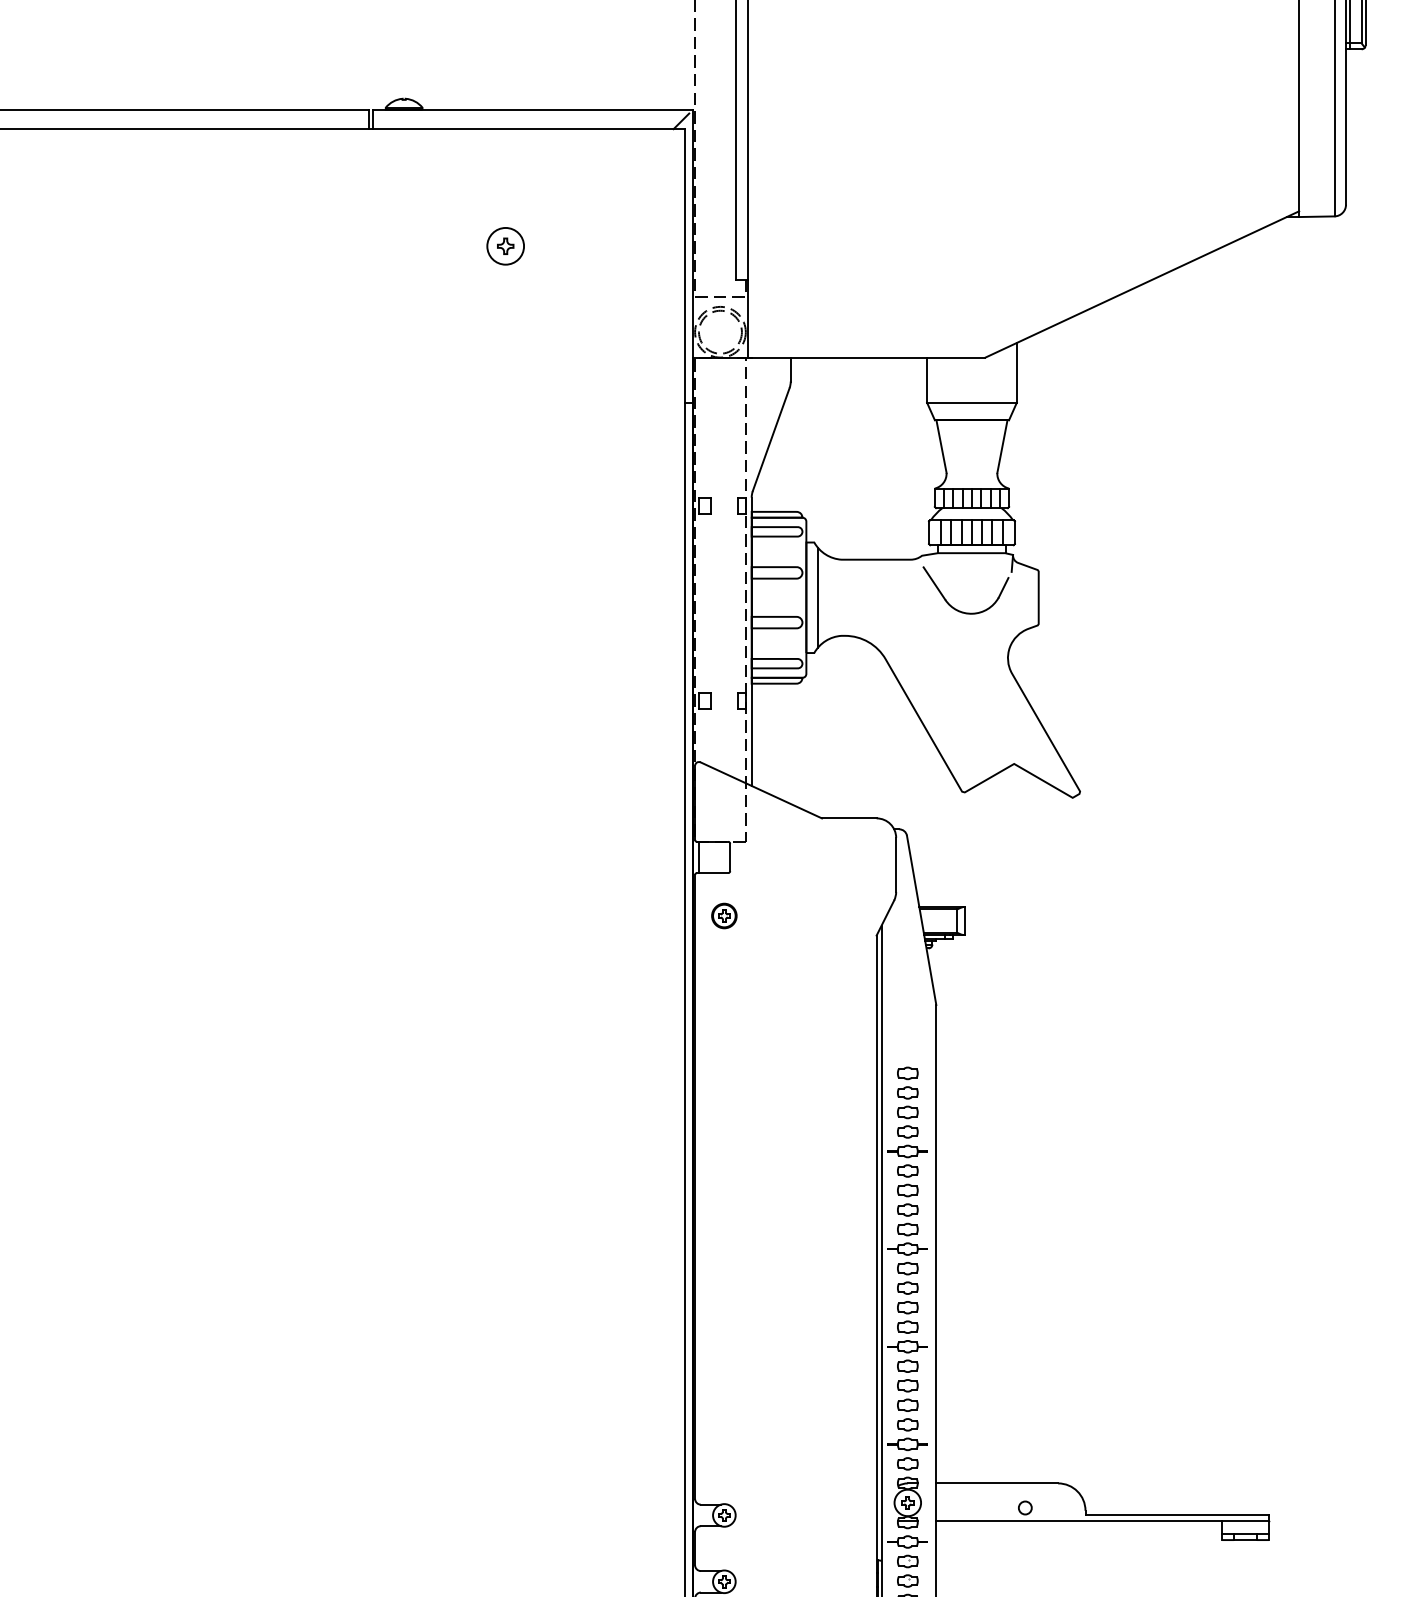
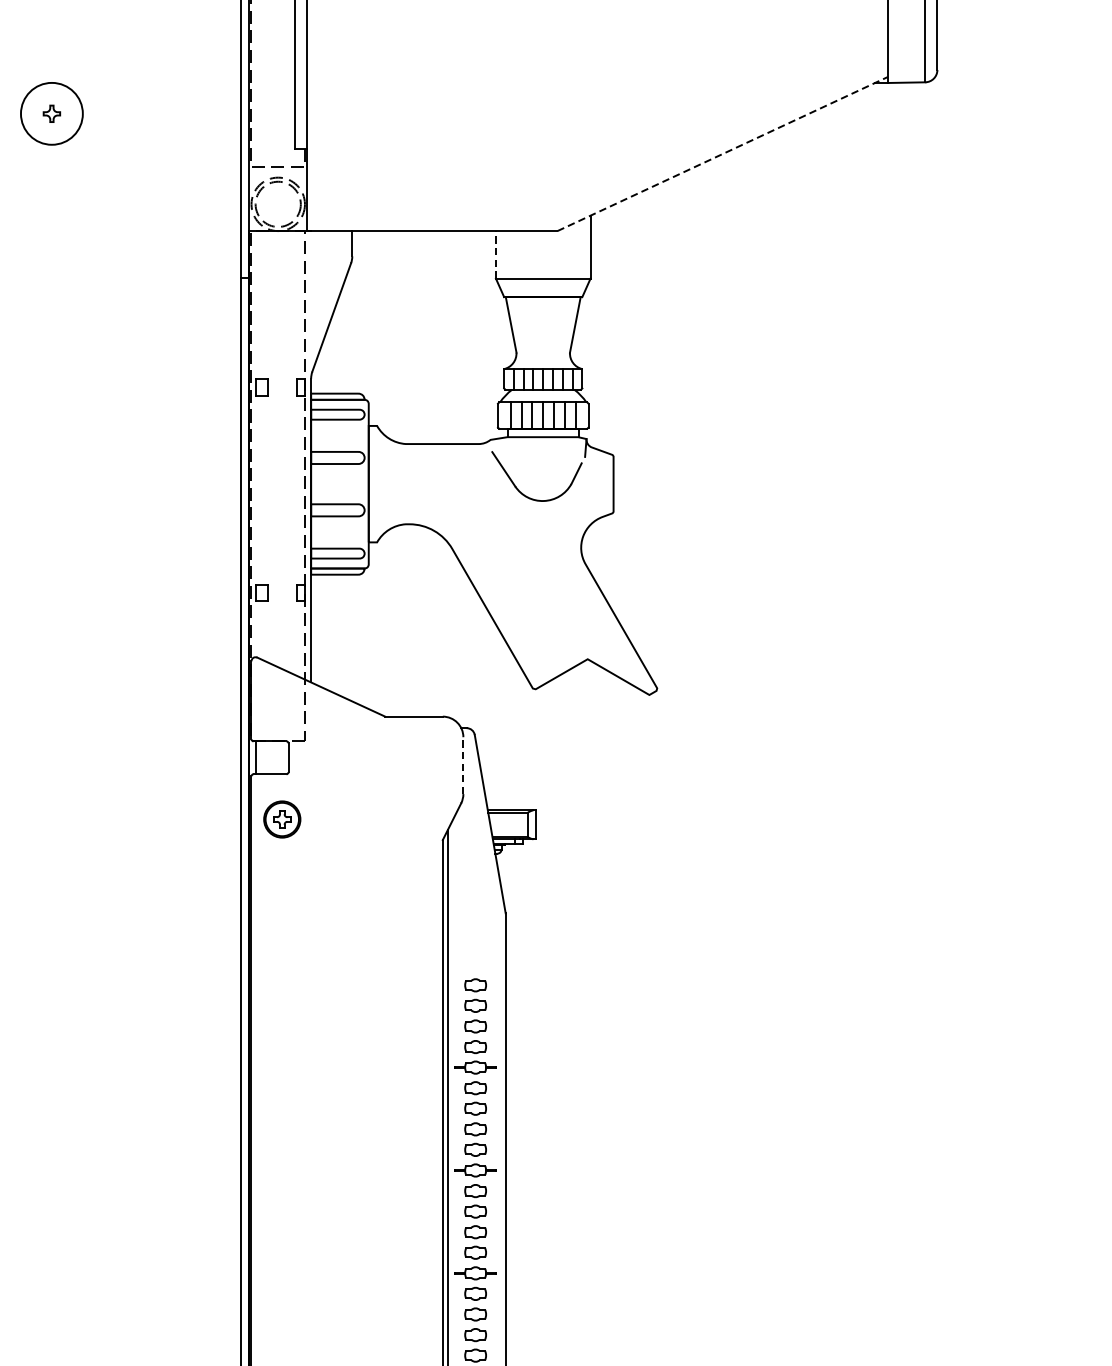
circle: (505, 245) -> (51, 112), size x1.6
line: (1142, 284) -> (722, 154), solid -> dashed
line: (927, 380) -> (496, 255), solid -> dashed
line: (818, 597) -> (381, 483), removed
line: (896, 864) -> (463, 765), solid -> dashed
part: (724, 915) -> (282, 818), size x1.4

